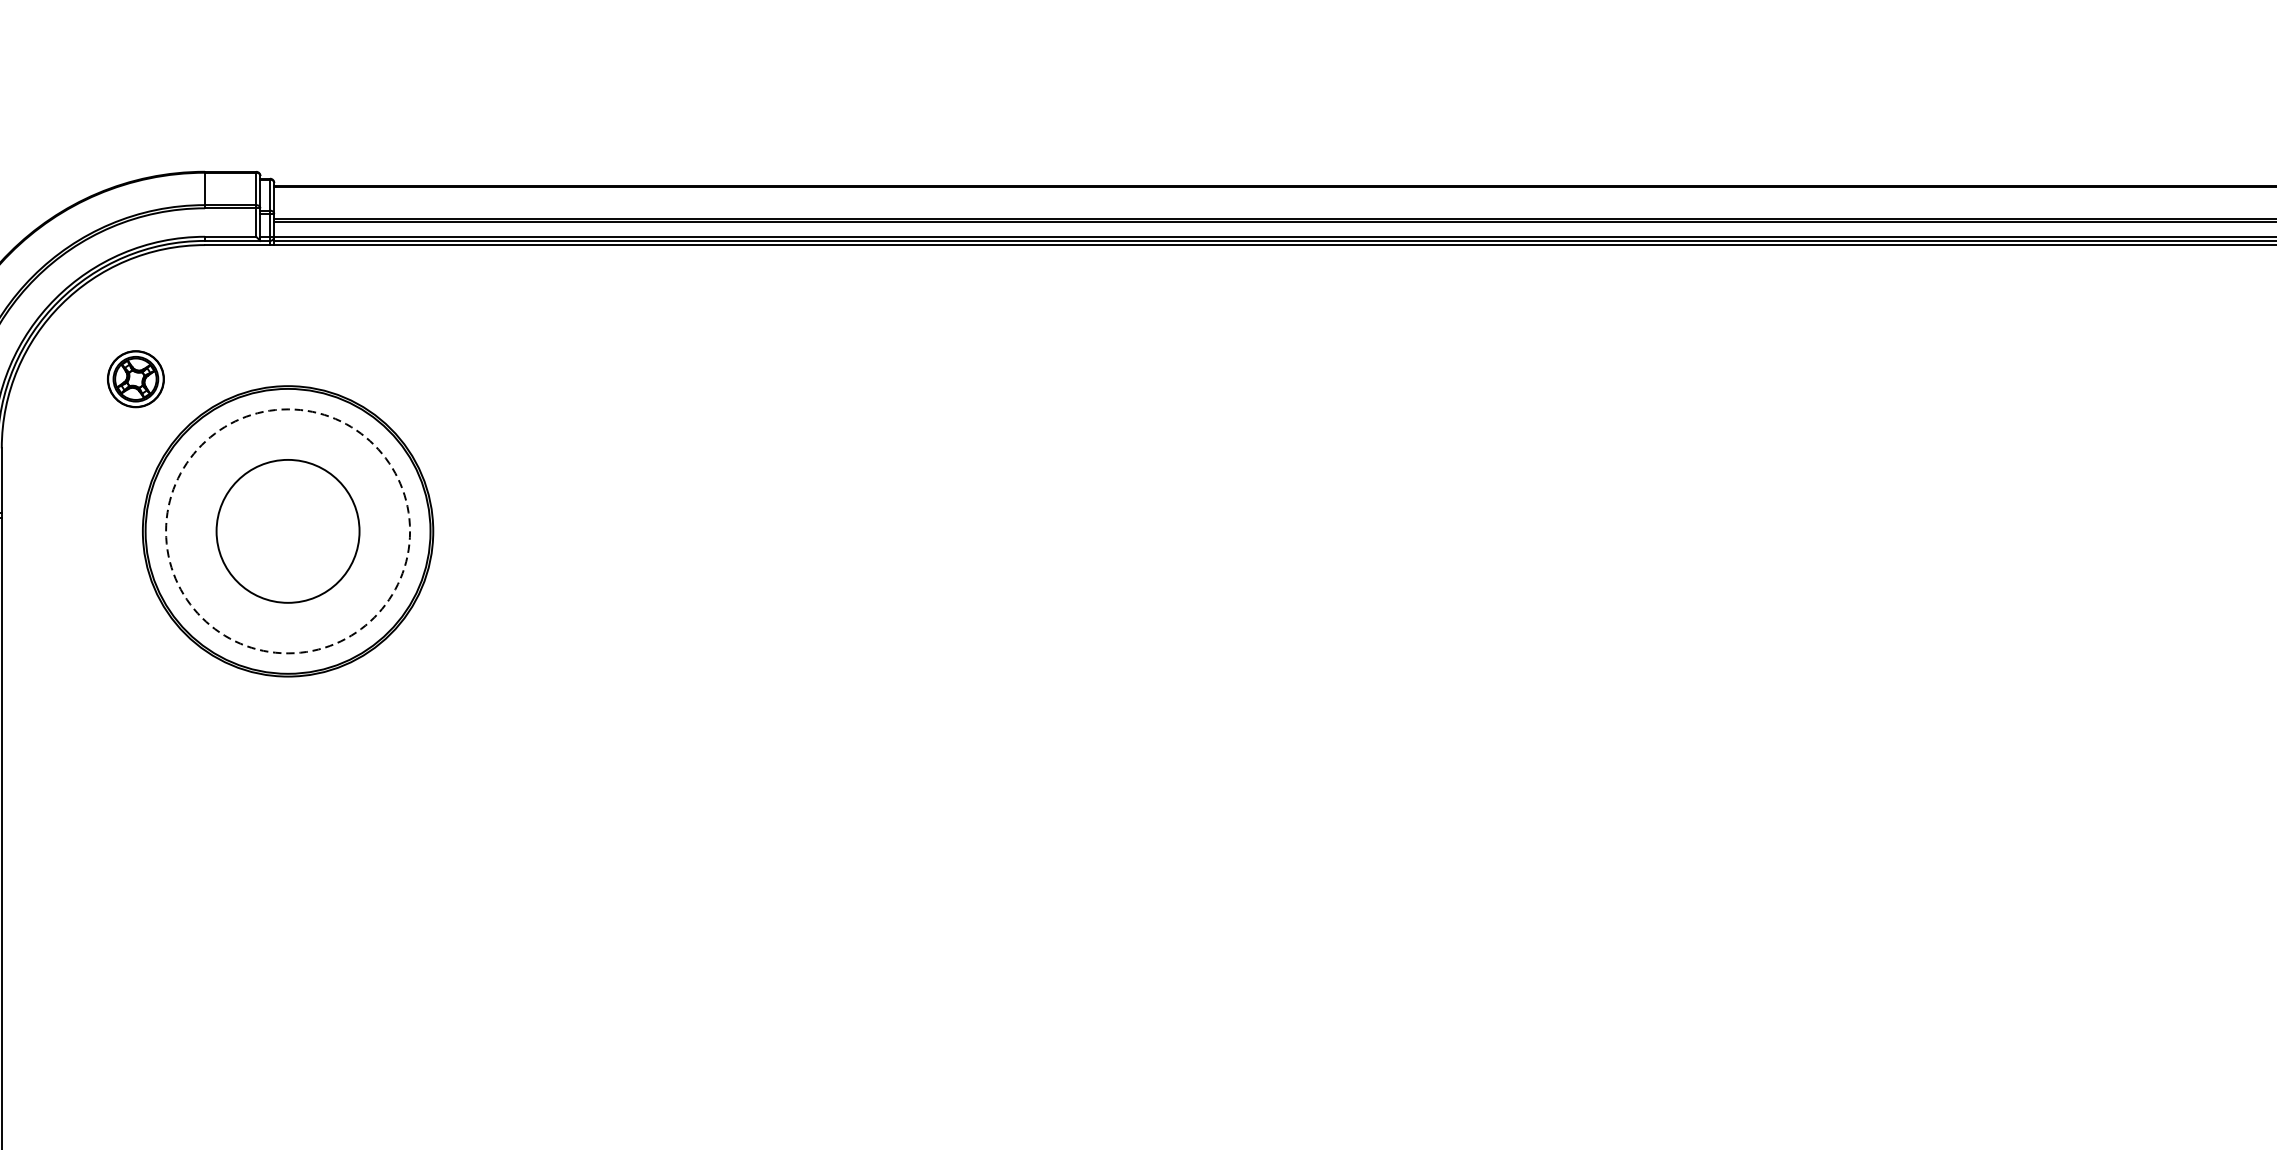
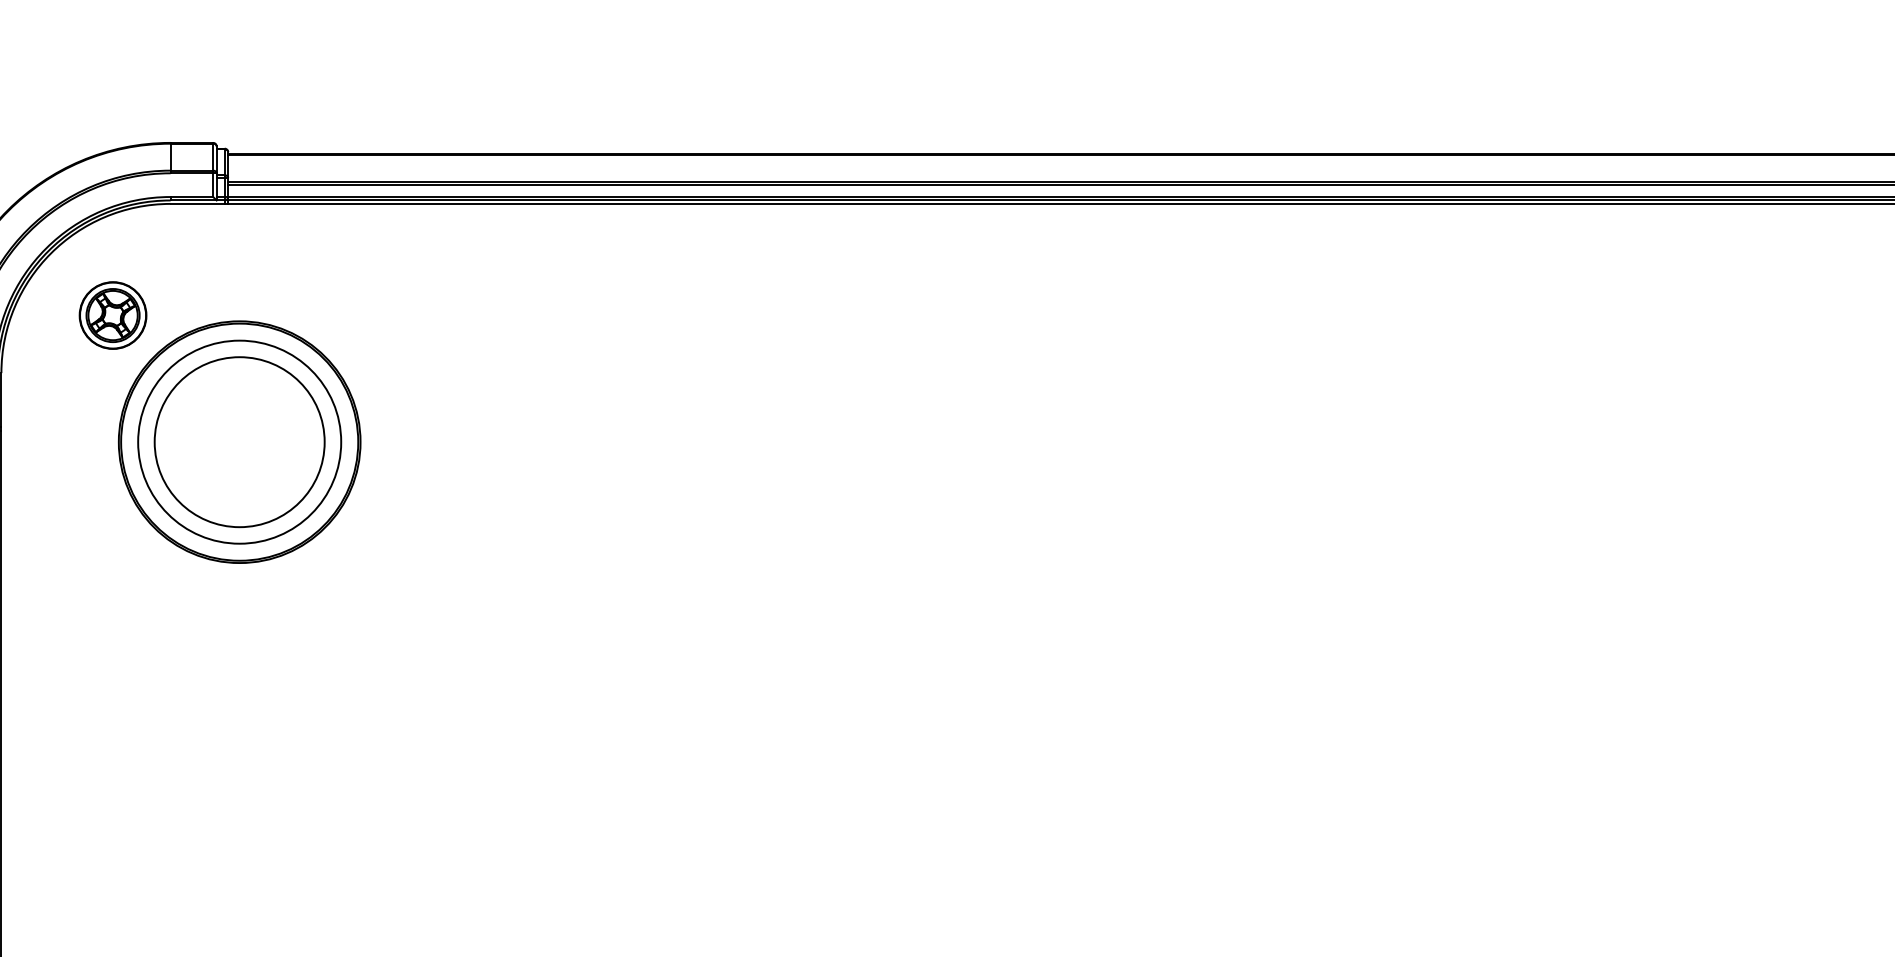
part: (135, 379) -> (112, 315), size x1.43
circle: (287, 530) -> (239, 441), dashed -> solid
circle: (287, 531) -> (239, 442), size x1.43

